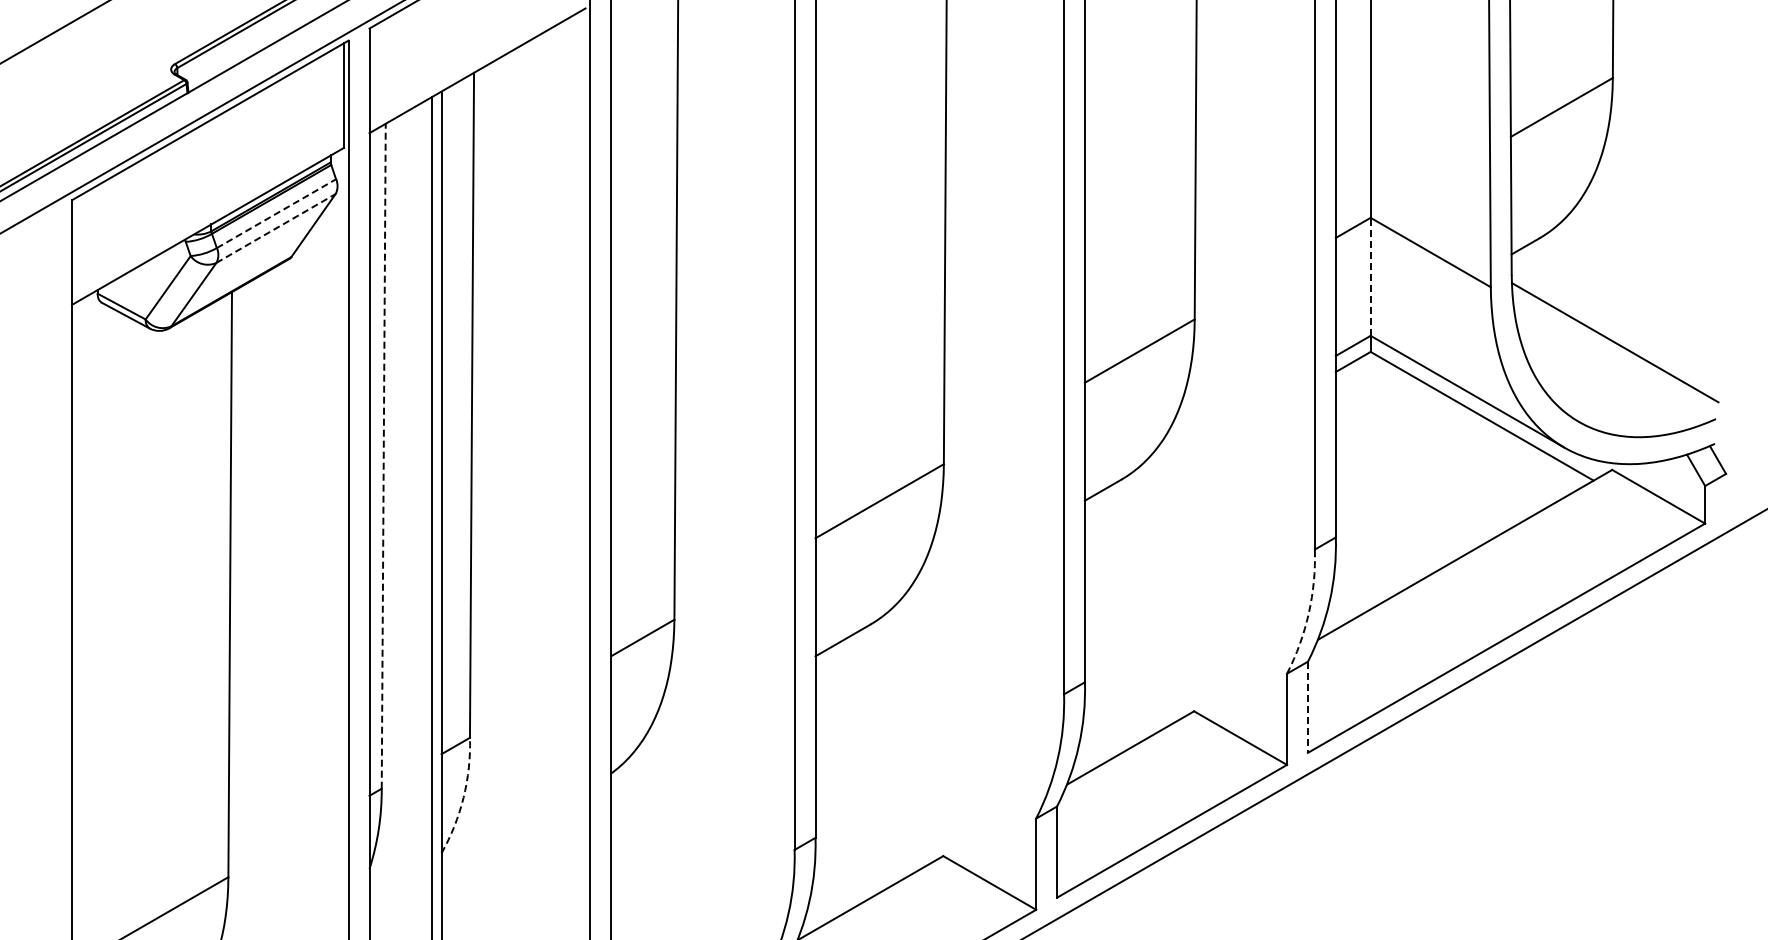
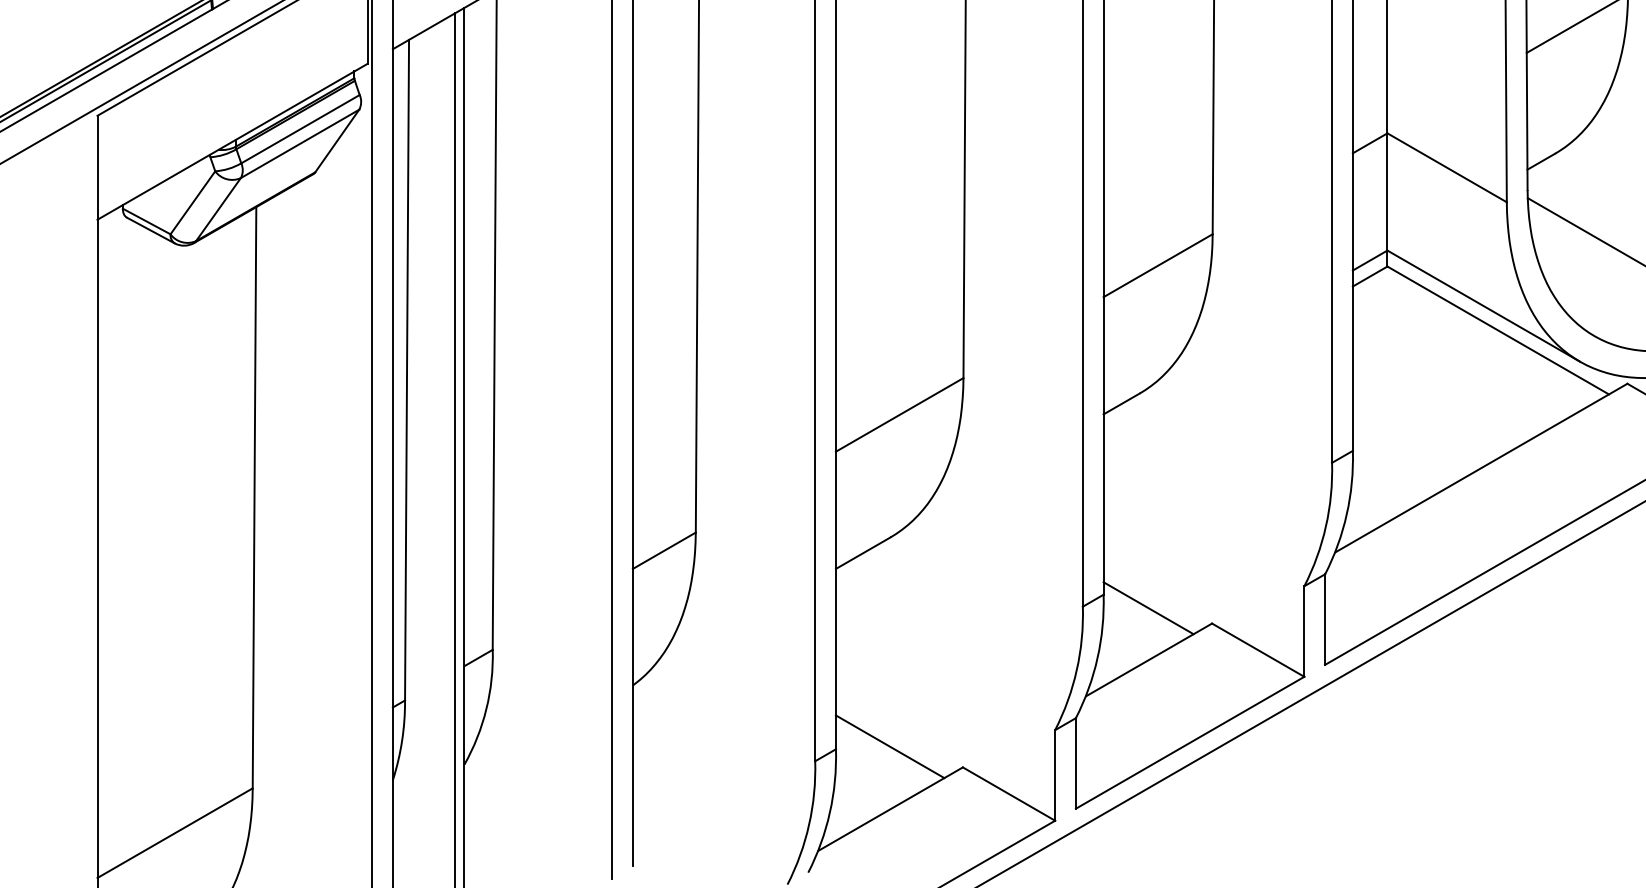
line: (276, 213) -> (300, 129), dashed -> solid
line: (276, 228) -> (300, 143), dashed -> solid
line: (1370, 276) -> (1387, 191), dashed -> solid
line: (383, 455) -> (406, 369), dashed -> solid
arc: (1308, 613) -> (1325, 526), dashed -> solid
line: (1129, 695) -> (1147, 607), added
line: (1307, 707) -> (1324, 619), dashed -> solid
arc: (463, 797) -> (486, 709), dashed -> solid
line: (869, 834) -> (889, 745), added

